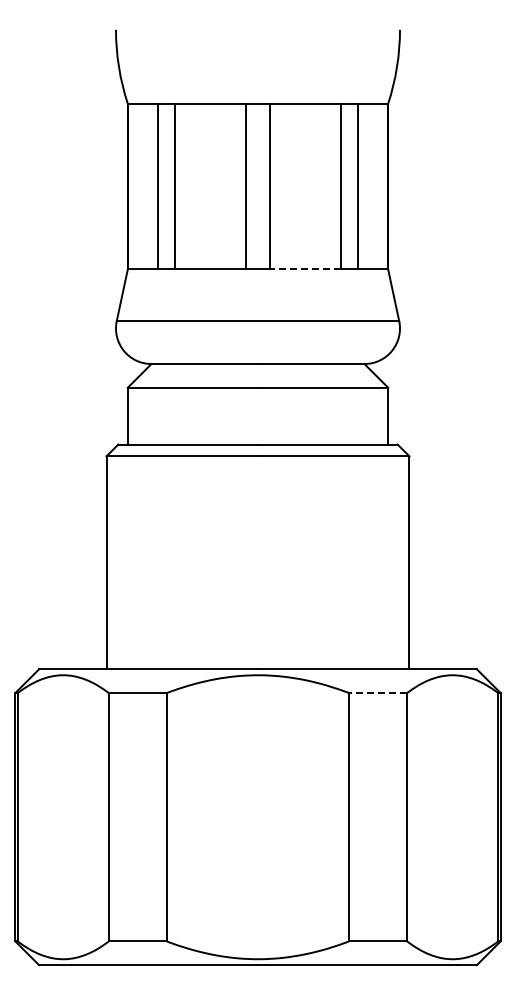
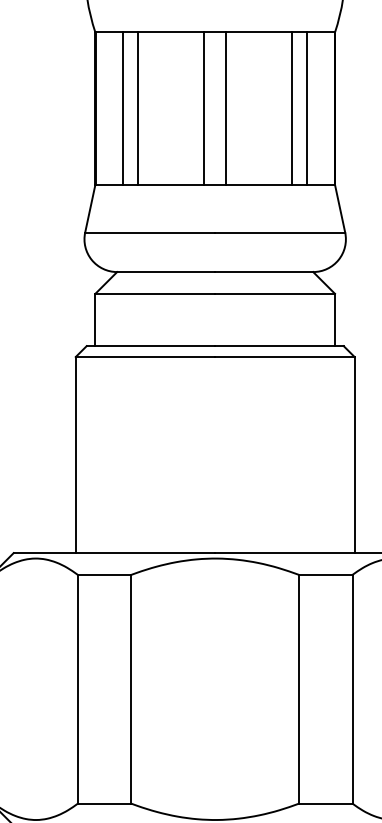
line: (305, 269) -> (258, 185), dashed -> solid
line: (377, 692) -> (325, 574), dashed -> solid

